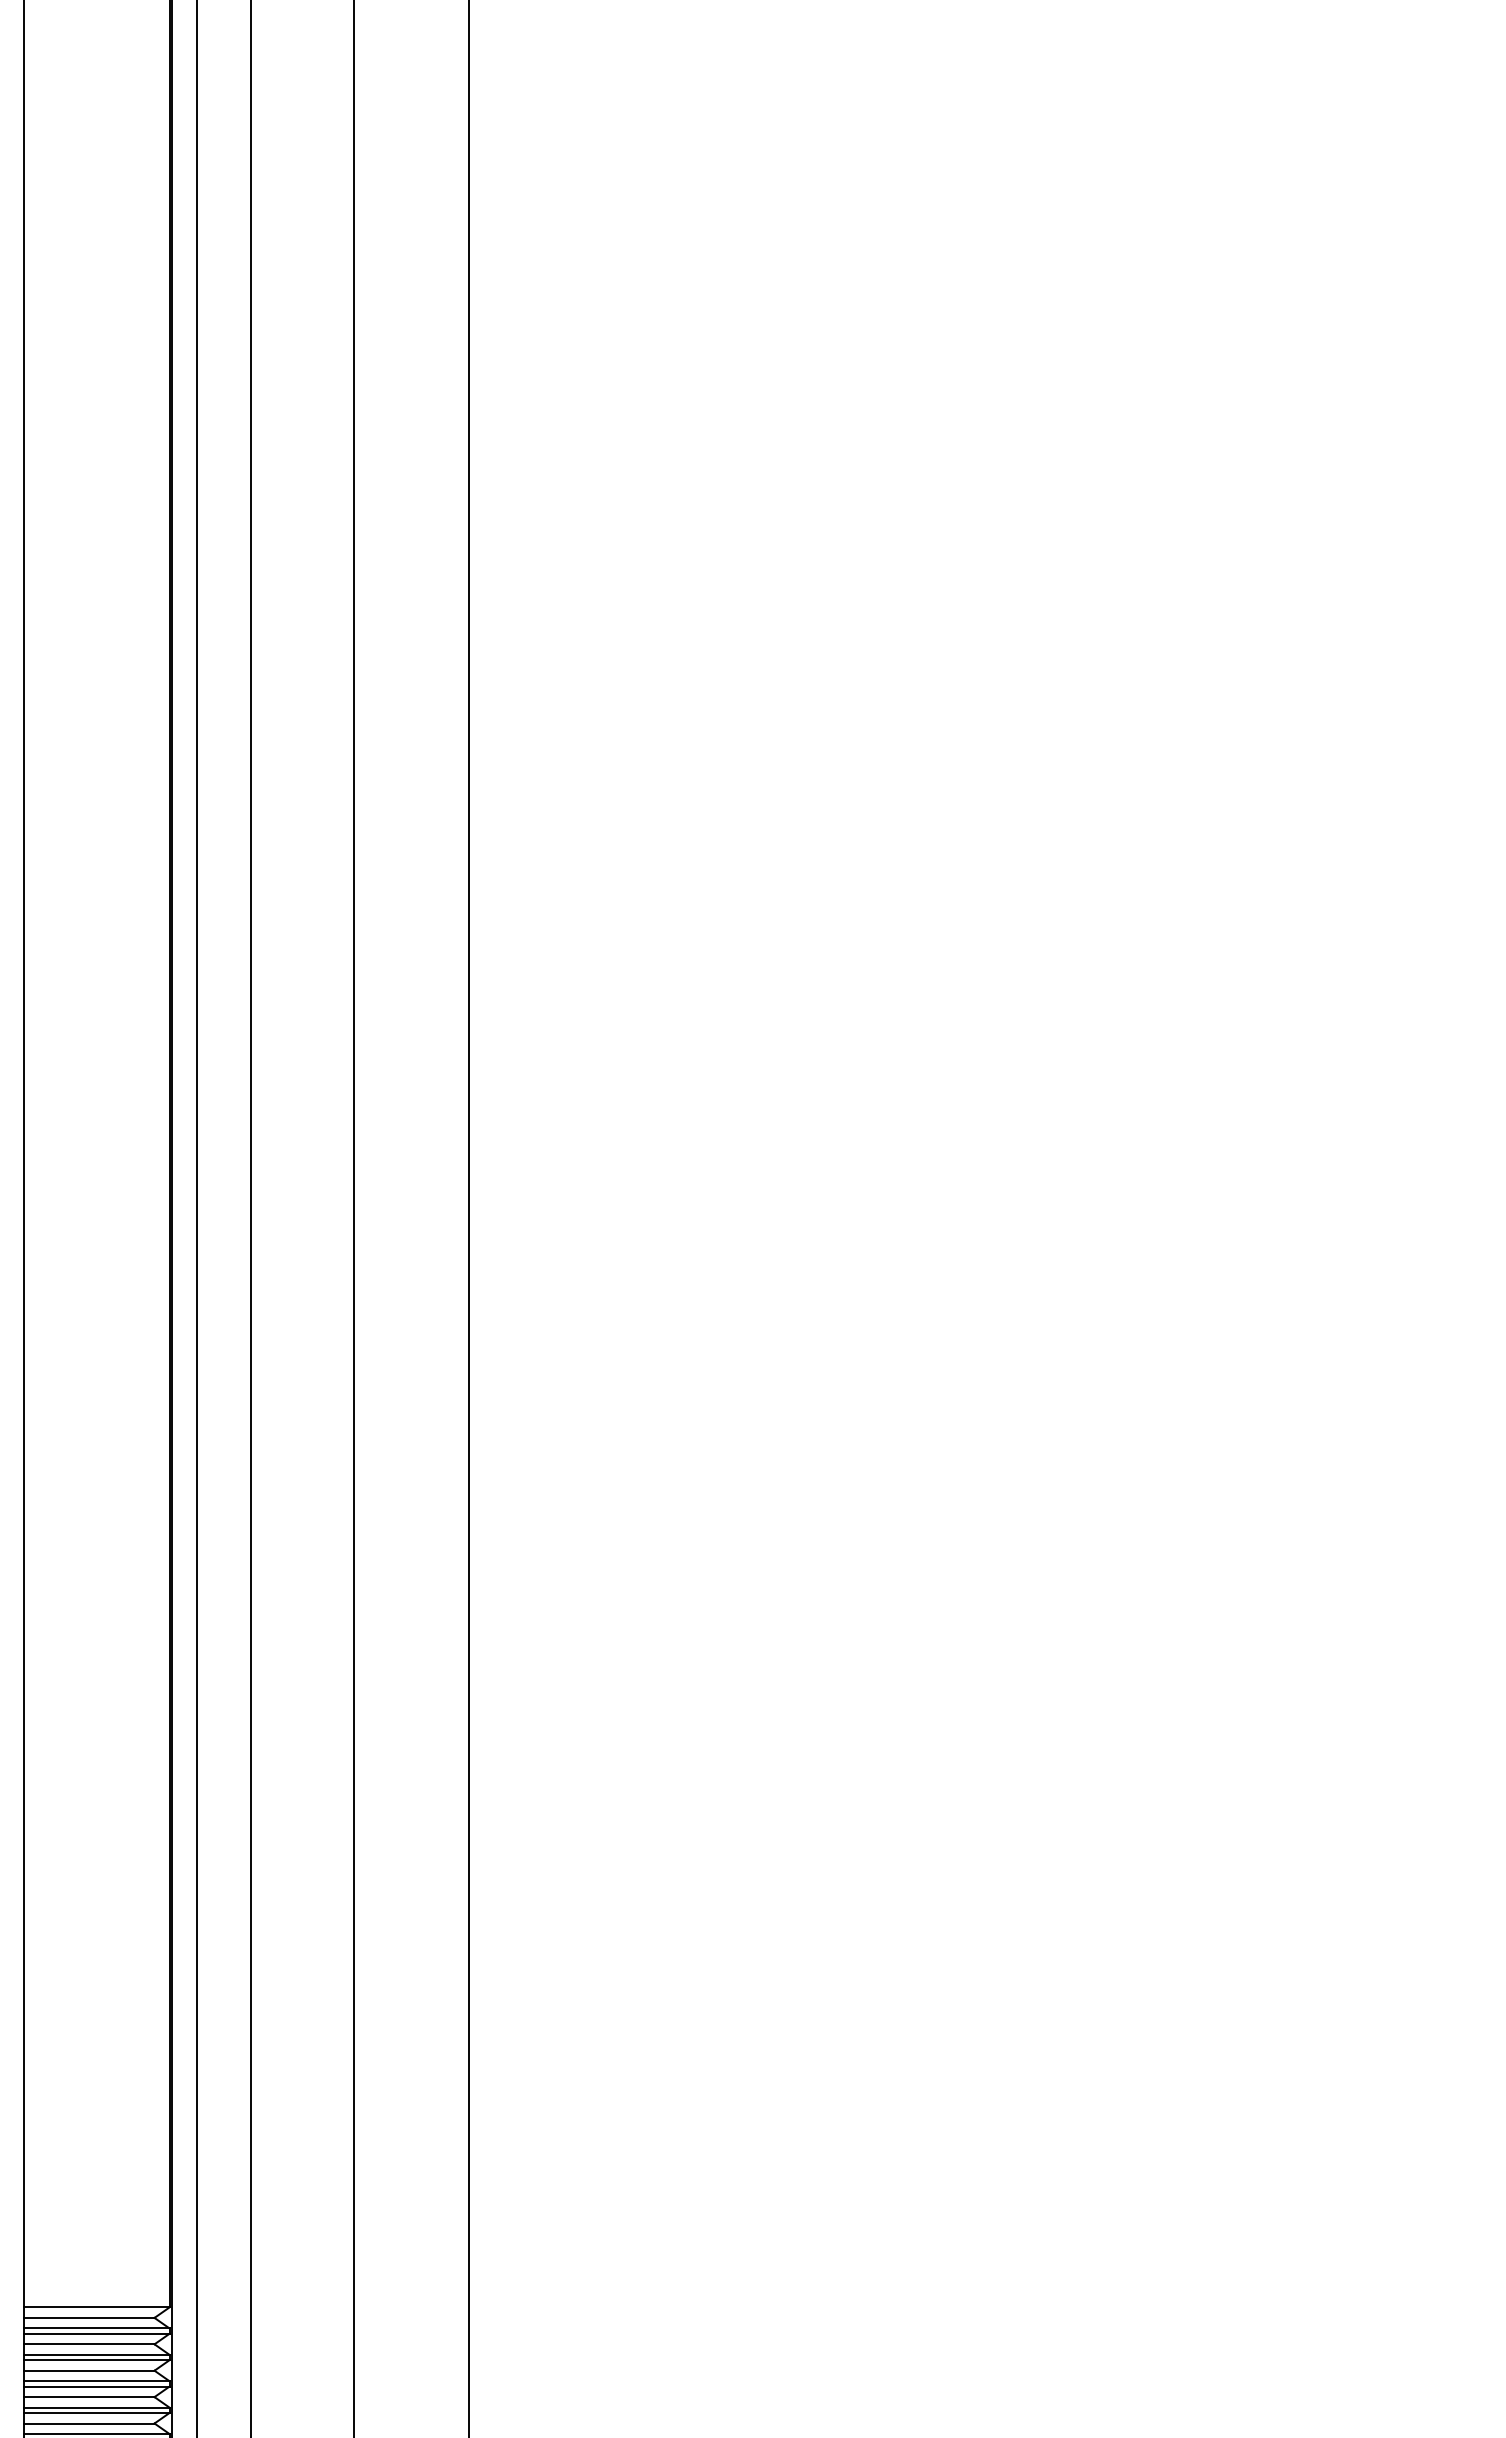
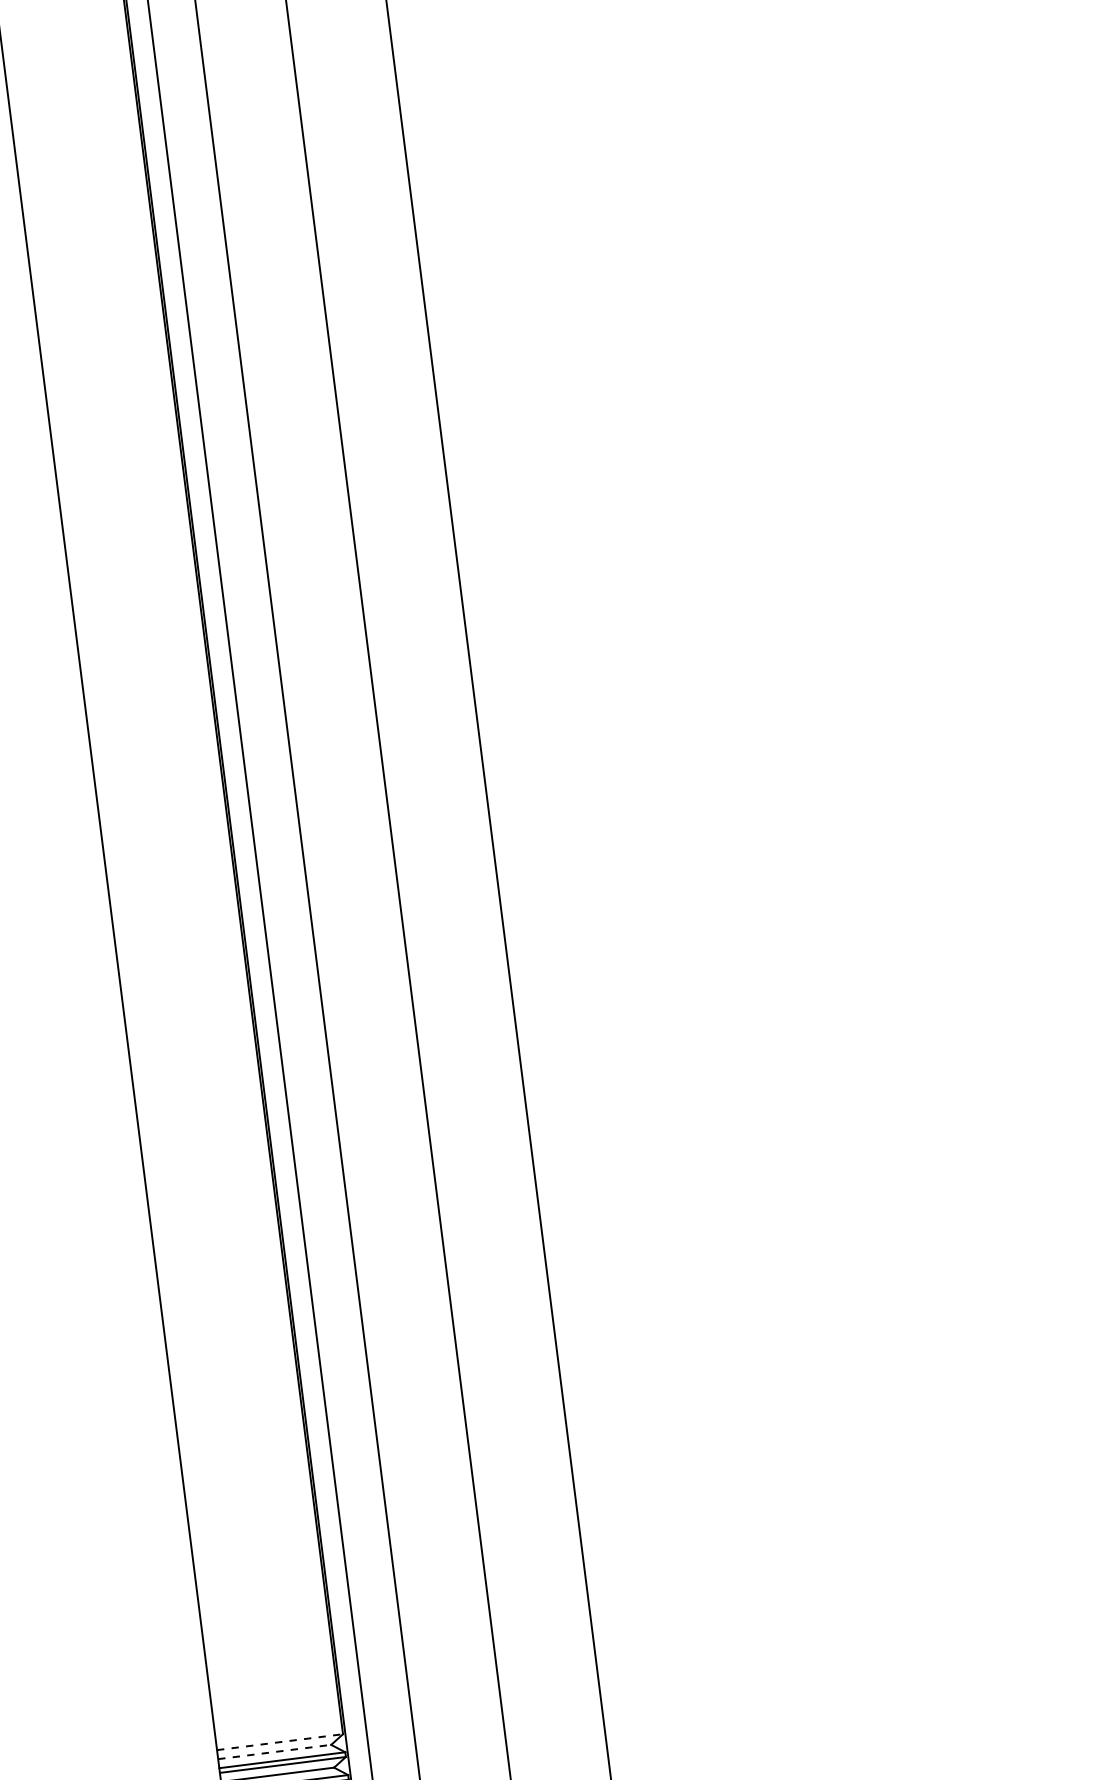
line: (96, 2307) -> (280, 1742), solid -> dashed
line: (89, 2317) -> (275, 1751), solid -> dashed

